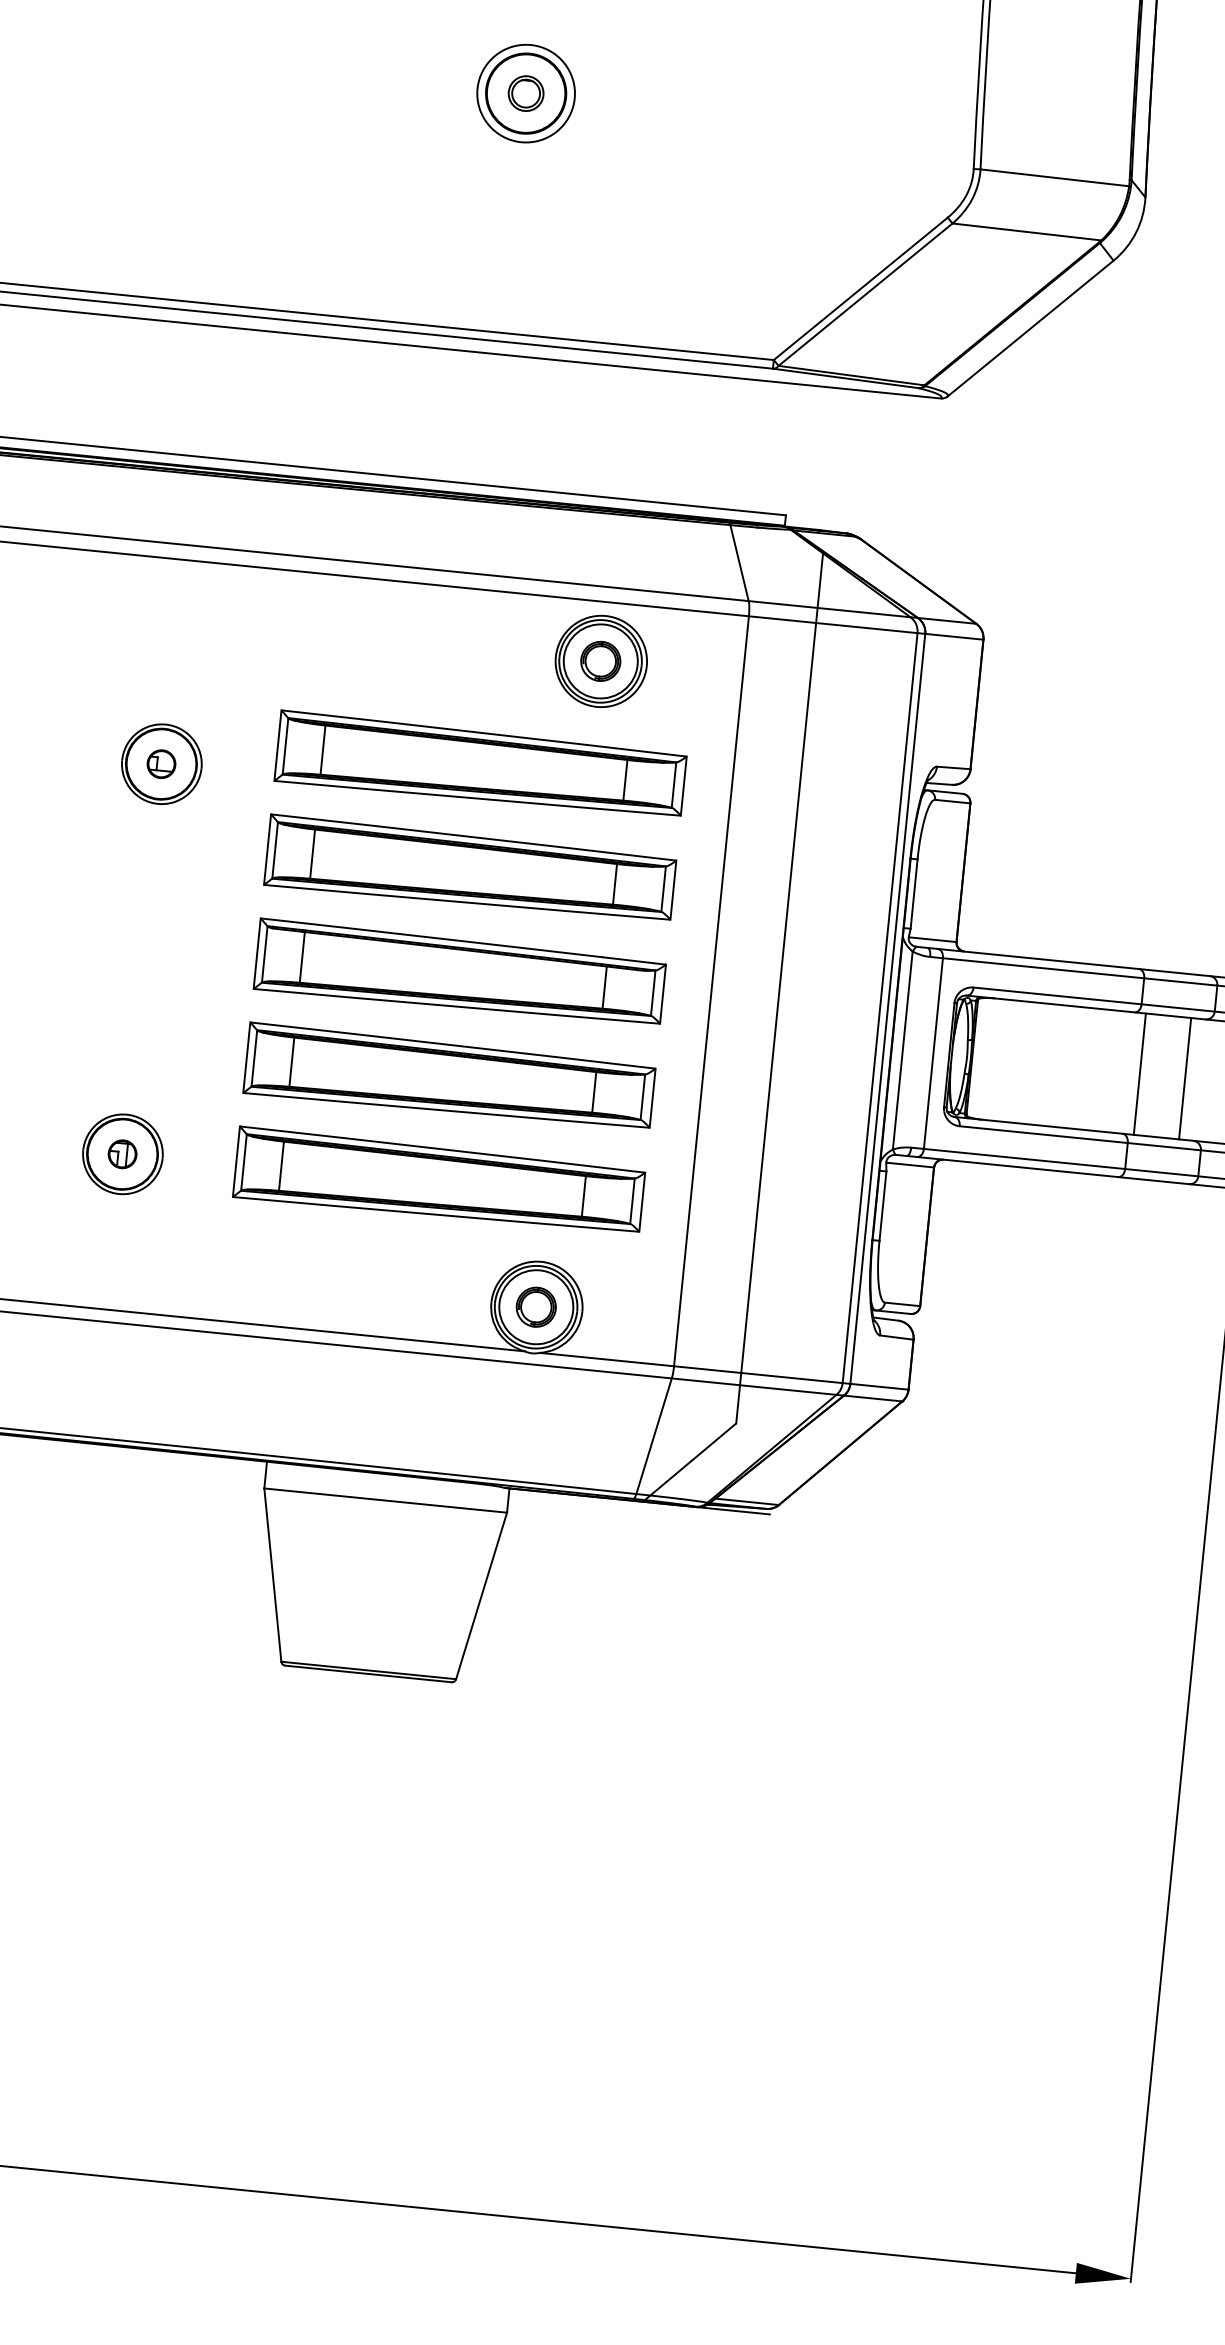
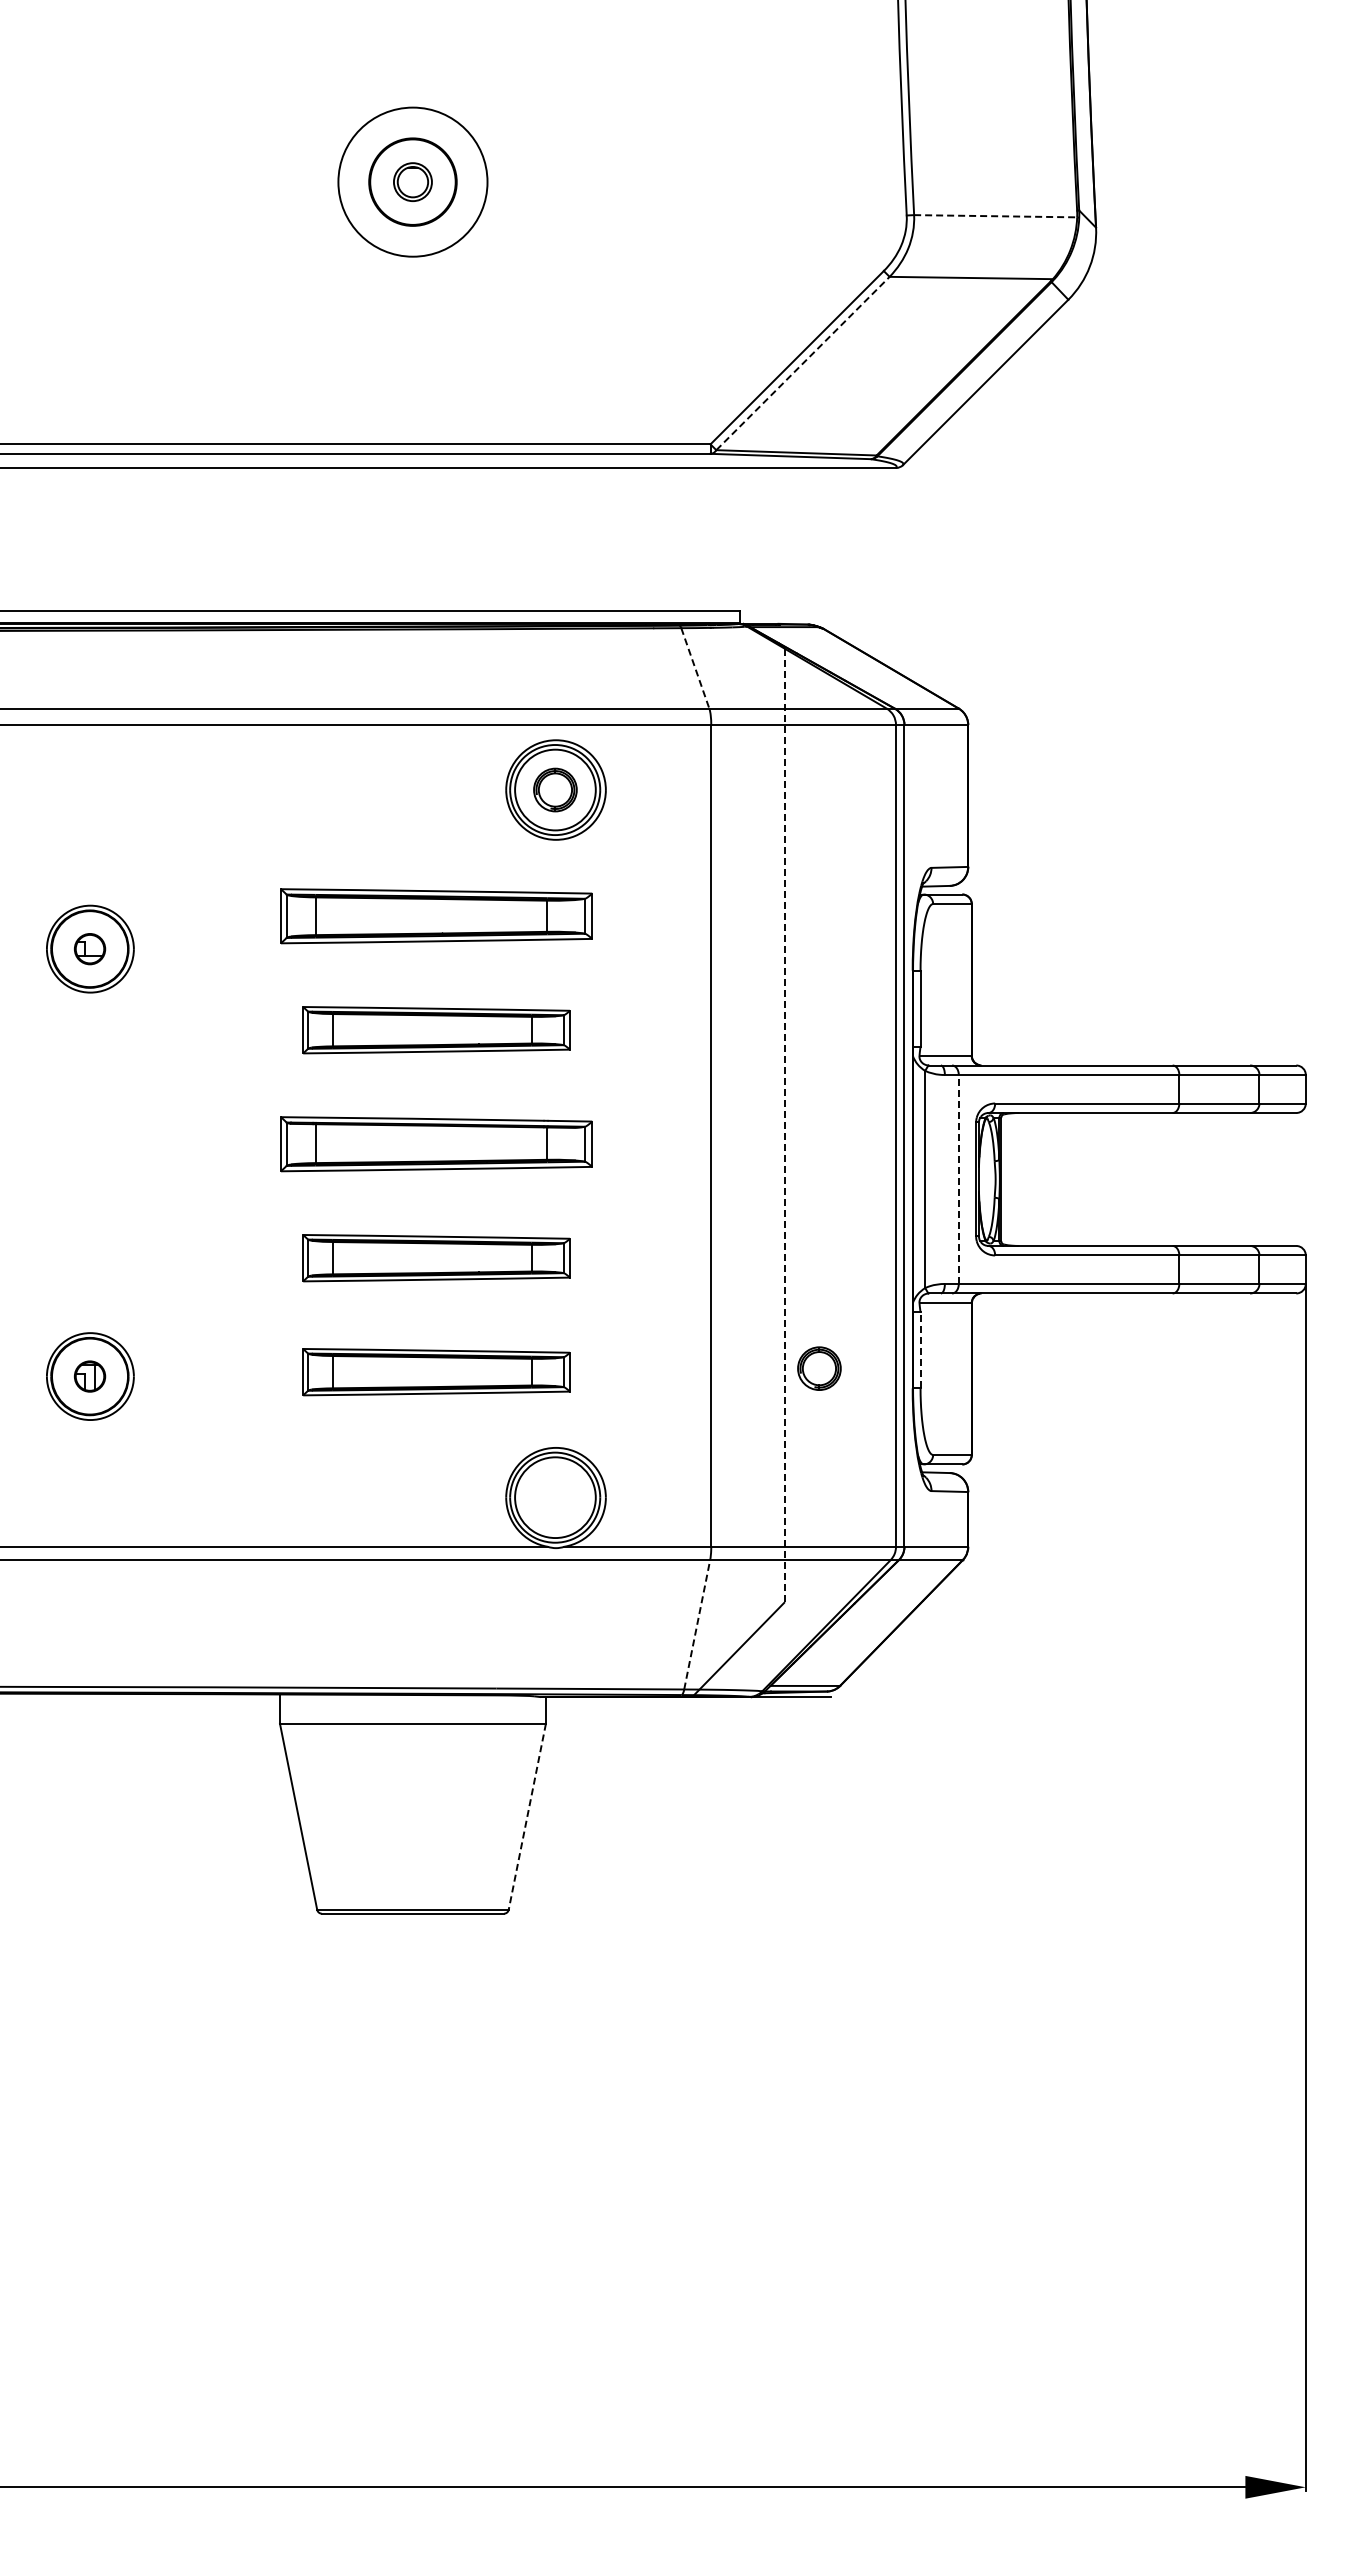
circle: (525, 92) -> (412, 181), size x1.4
line: (1054, 178) -> (995, 216), solid -> dashed
line: (865, 294) -> (802, 363), solid -> dashed
line: (739, 563) -> (695, 668), solid -> dashed
part: (480, 765) -> (436, 915), size x0.7
part: (470, 869) -> (436, 1029), size x0.6
part: (460, 973) -> (436, 1143), size x0.7
line: (779, 987) -> (784, 1124), solid -> dashed
line: (933, 1052) -> (958, 1178), solid -> dashed
line: (1139, 1074) -> (1184, 1179), removed
part: (449, 1077) -> (436, 1257), size x0.6
line: (1185, 1078) -> (1234, 1179), removed
part: (439, 1181) -> (436, 1371), size x0.6
line: (882, 1206) -> (920, 1350), solid -> dashed
part: (536, 1307) -> (819, 1368), moved
line: (654, 1435) -> (697, 1624), solid -> dashed
line: (481, 1595) -> (527, 1816), solid -> dashed

